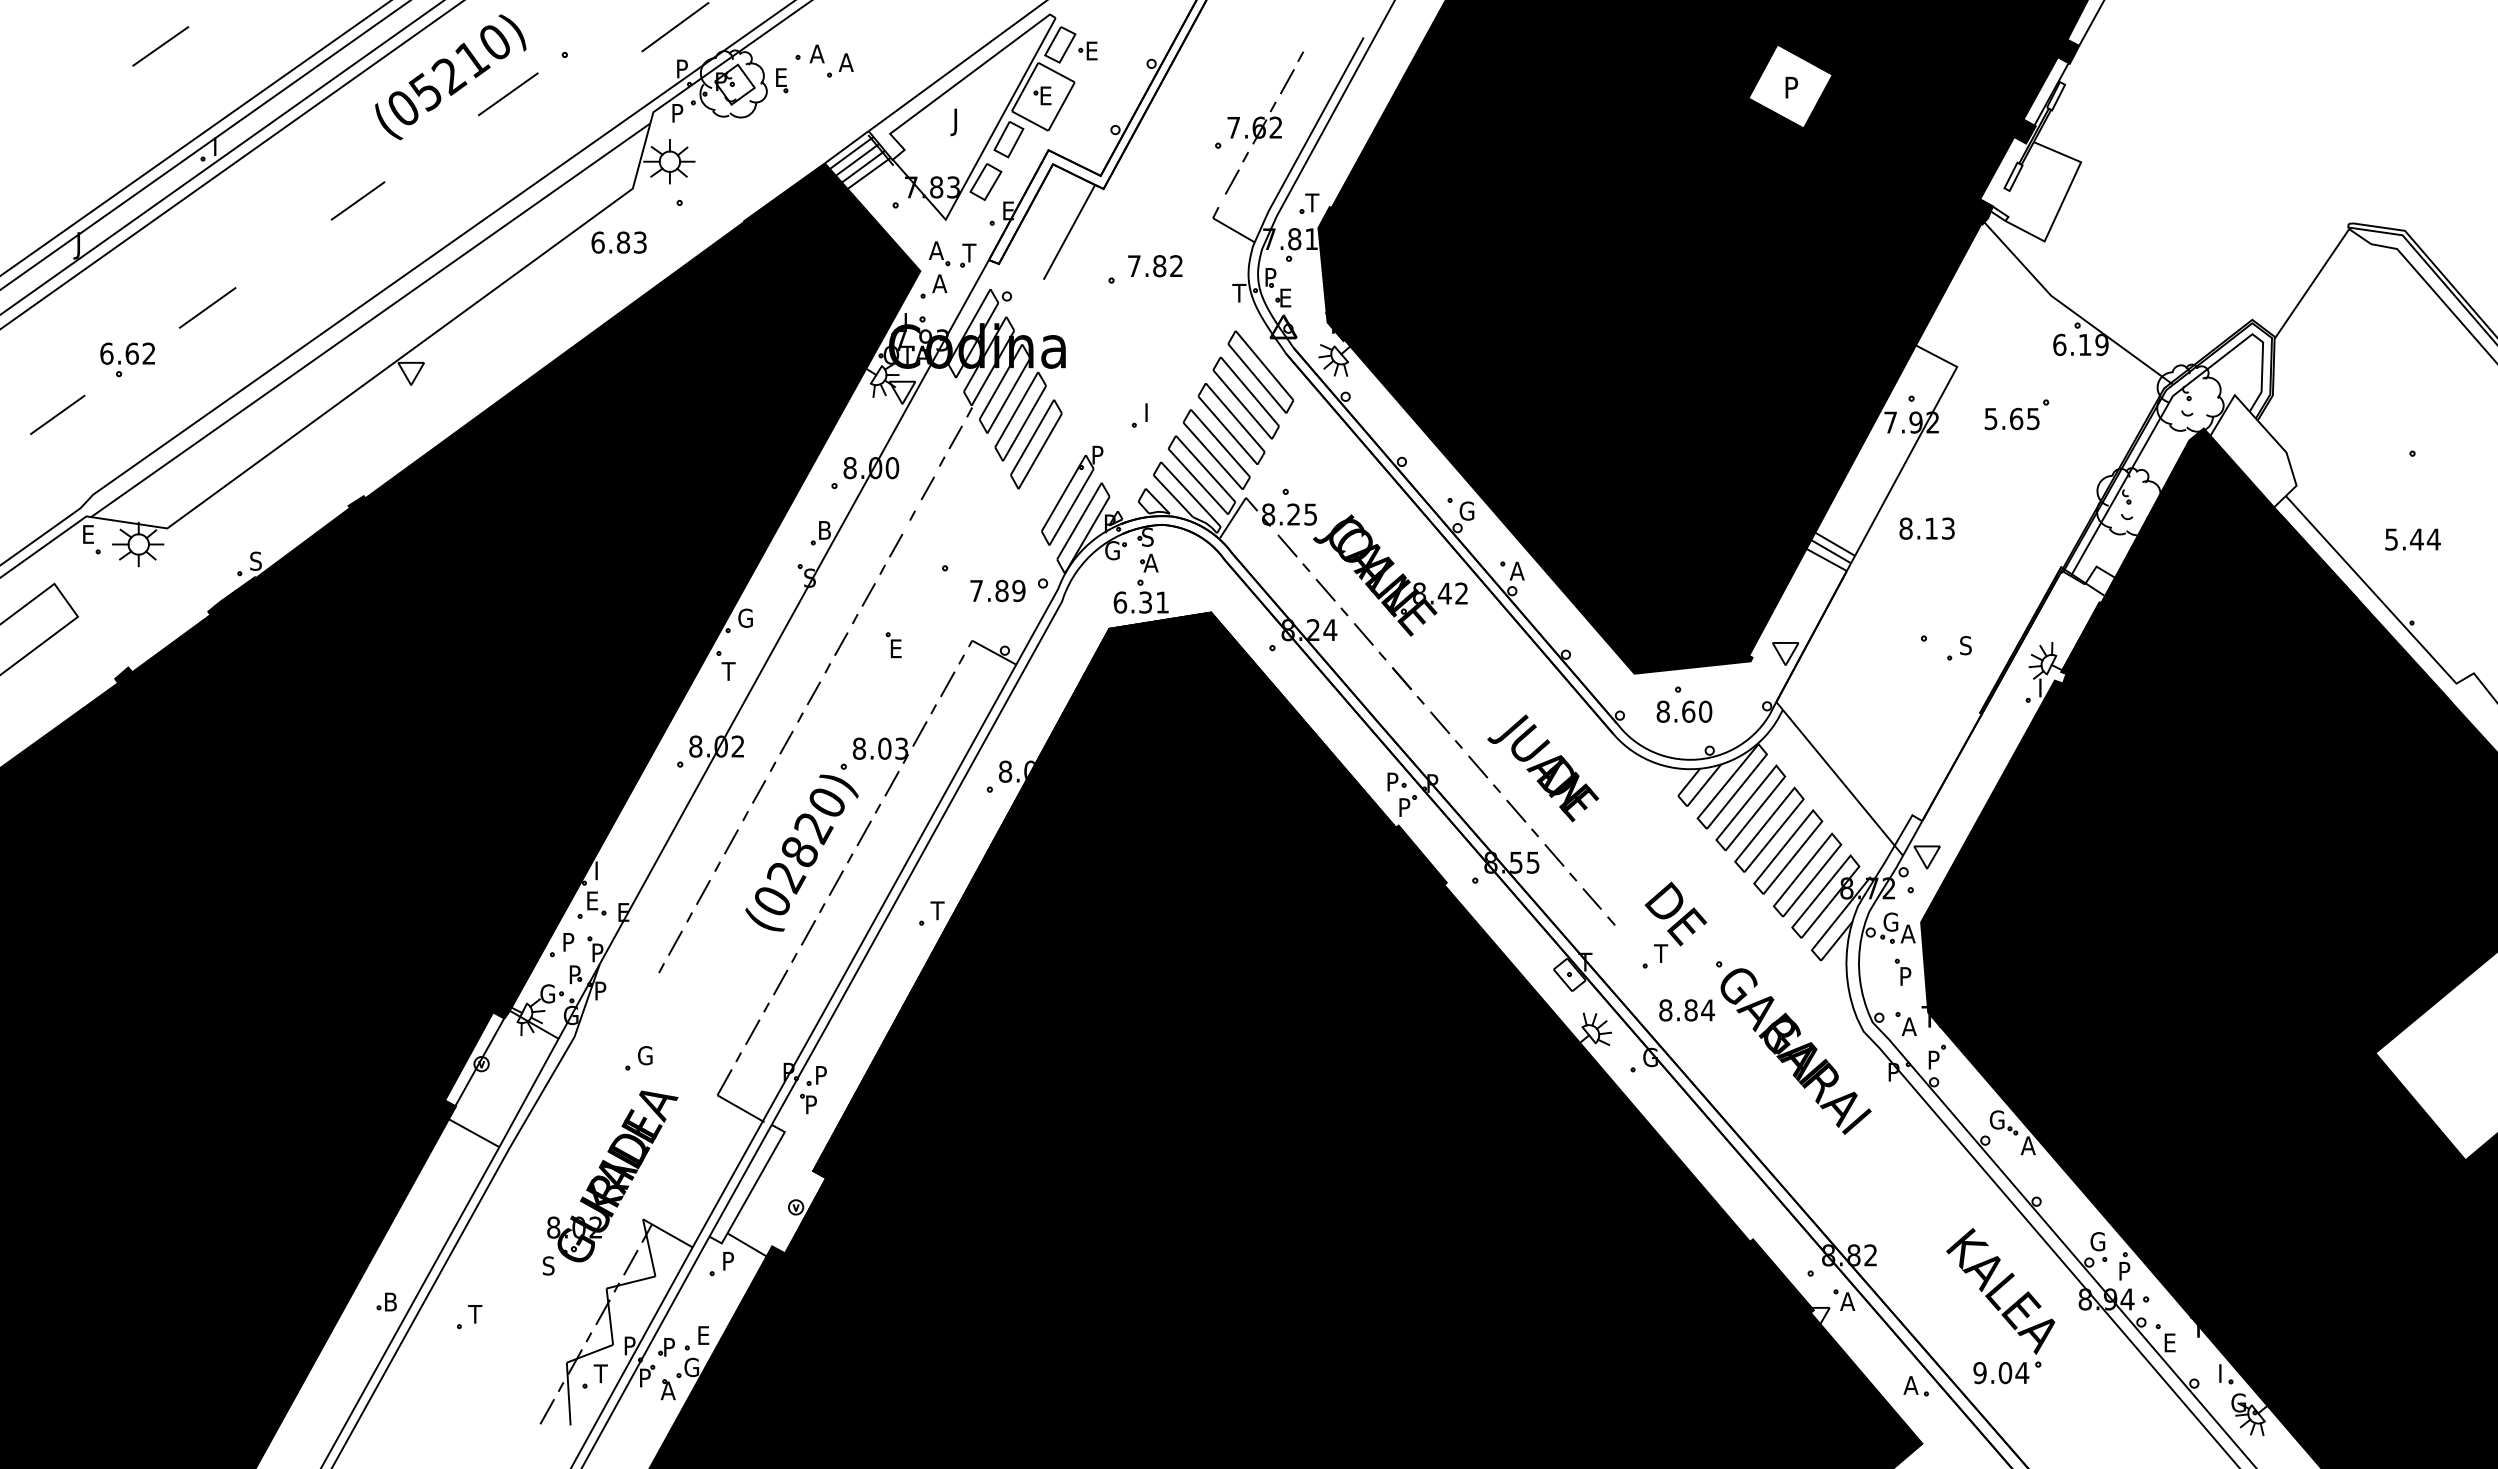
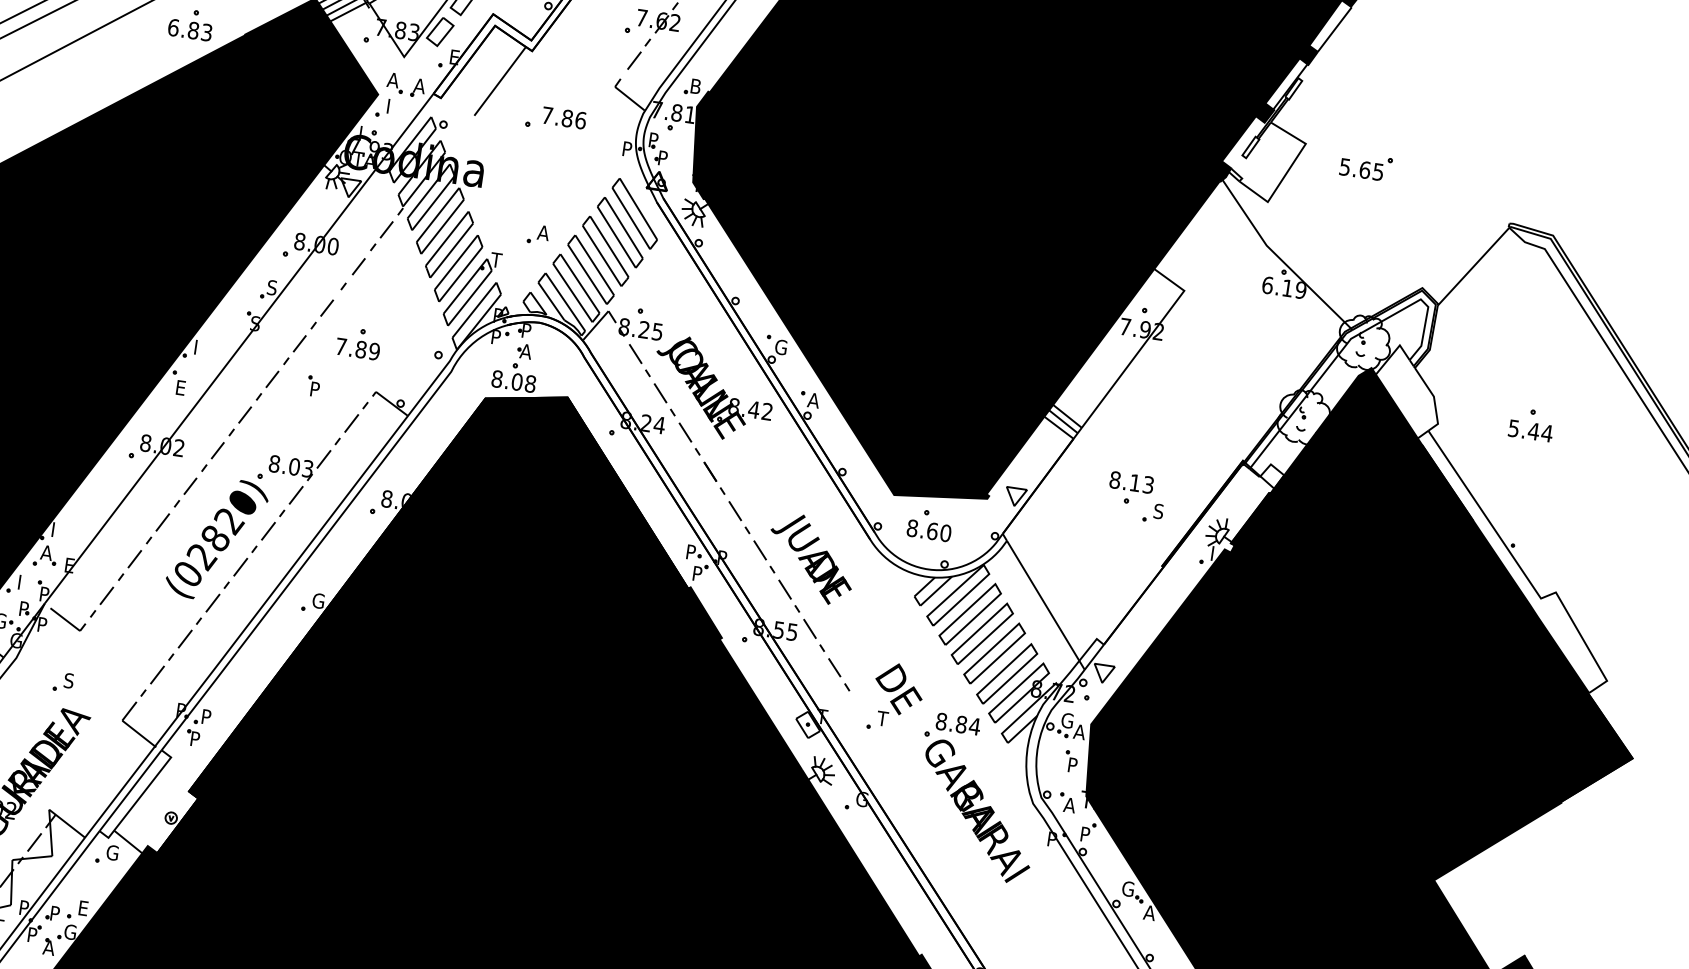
fill: (1790, 86) -> (1085, 50), added
text: (1312, 202) -> (695, 86), T -> B
text: (618, 242) -> (189, 29), moved
text: (969, 252) -> (419, 85), T -> A
text: (1176, 266) -> (580, 120), 7.82 -> 7.86
text: (939, 283) -> (391, 106), A -> I
text: (1239, 292) -> (627, 148), T -> P
text: (1286, 297) -> (663, 157), E -> P
text: (1150, 412) -> (543, 232), I -> A
part: (2016, 414) -> (1365, 166), moved
text: (1097, 454) -> (496, 259), P -> T
part: (1051, 472) -> (458, 268), added
text: (1926, 528) -> (1131, 482), moved
text: (824, 530) -> (272, 287), B -> S
text: (1147, 536) -> (526, 330), S -> P
text: (2412, 539) -> (1530, 430), moved
text: (1112, 550) -> (497, 337), G -> P
text: (997, 590) -> (357, 348), moved
text: (1141, 602) -> (513, 381), 6.31 -> 8.08
text: (745, 617) -> (200, 347), G -> I
text: (897, 648) -> (316, 389), E -> P
text: (728, 671) -> (180, 387), T -> E
text: (592, 900) -> (46, 552), E -> A
text: (938, 910) -> (318, 600), T -> G
text: (569, 938) -> (23, 579), P -> I
part: (630, 980) -> (67, 620), added
text: (1687, 1010) -> (958, 724), moved
text: (645, 1055) -> (70, 680), G -> S
text: (729, 1260) -> (112, 852), P -> G

